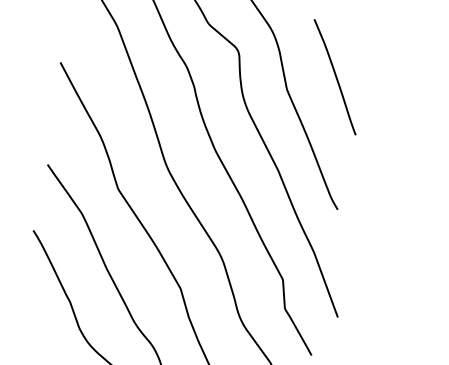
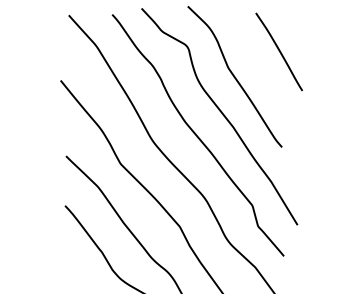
curve: (334, 76) -> (278, 51), moved

